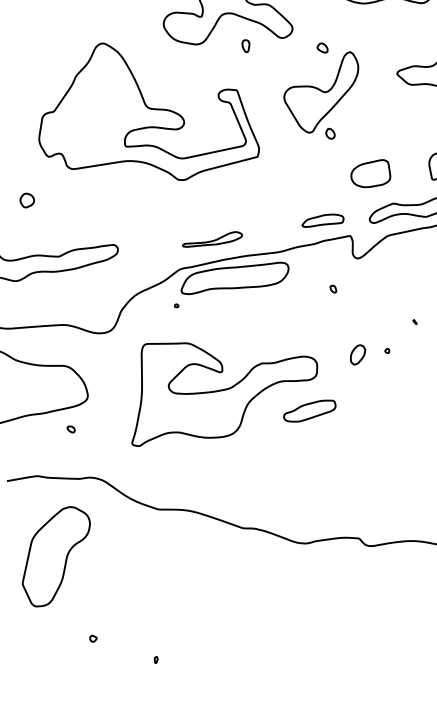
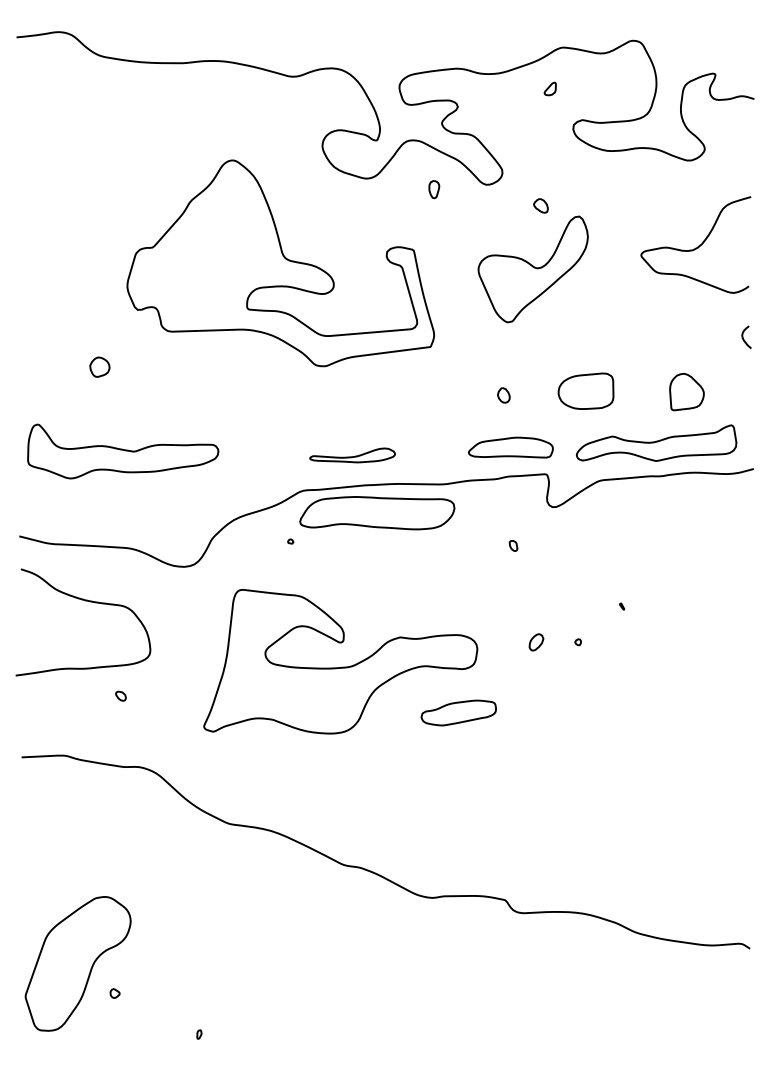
part: (330, 133) -> (503, 395), moved
part: (322, 220) -> (510, 447), size x1.43
part: (358, 354) -> (536, 642), size x0.62
part: (56, 556) -> (77, 963), moved

